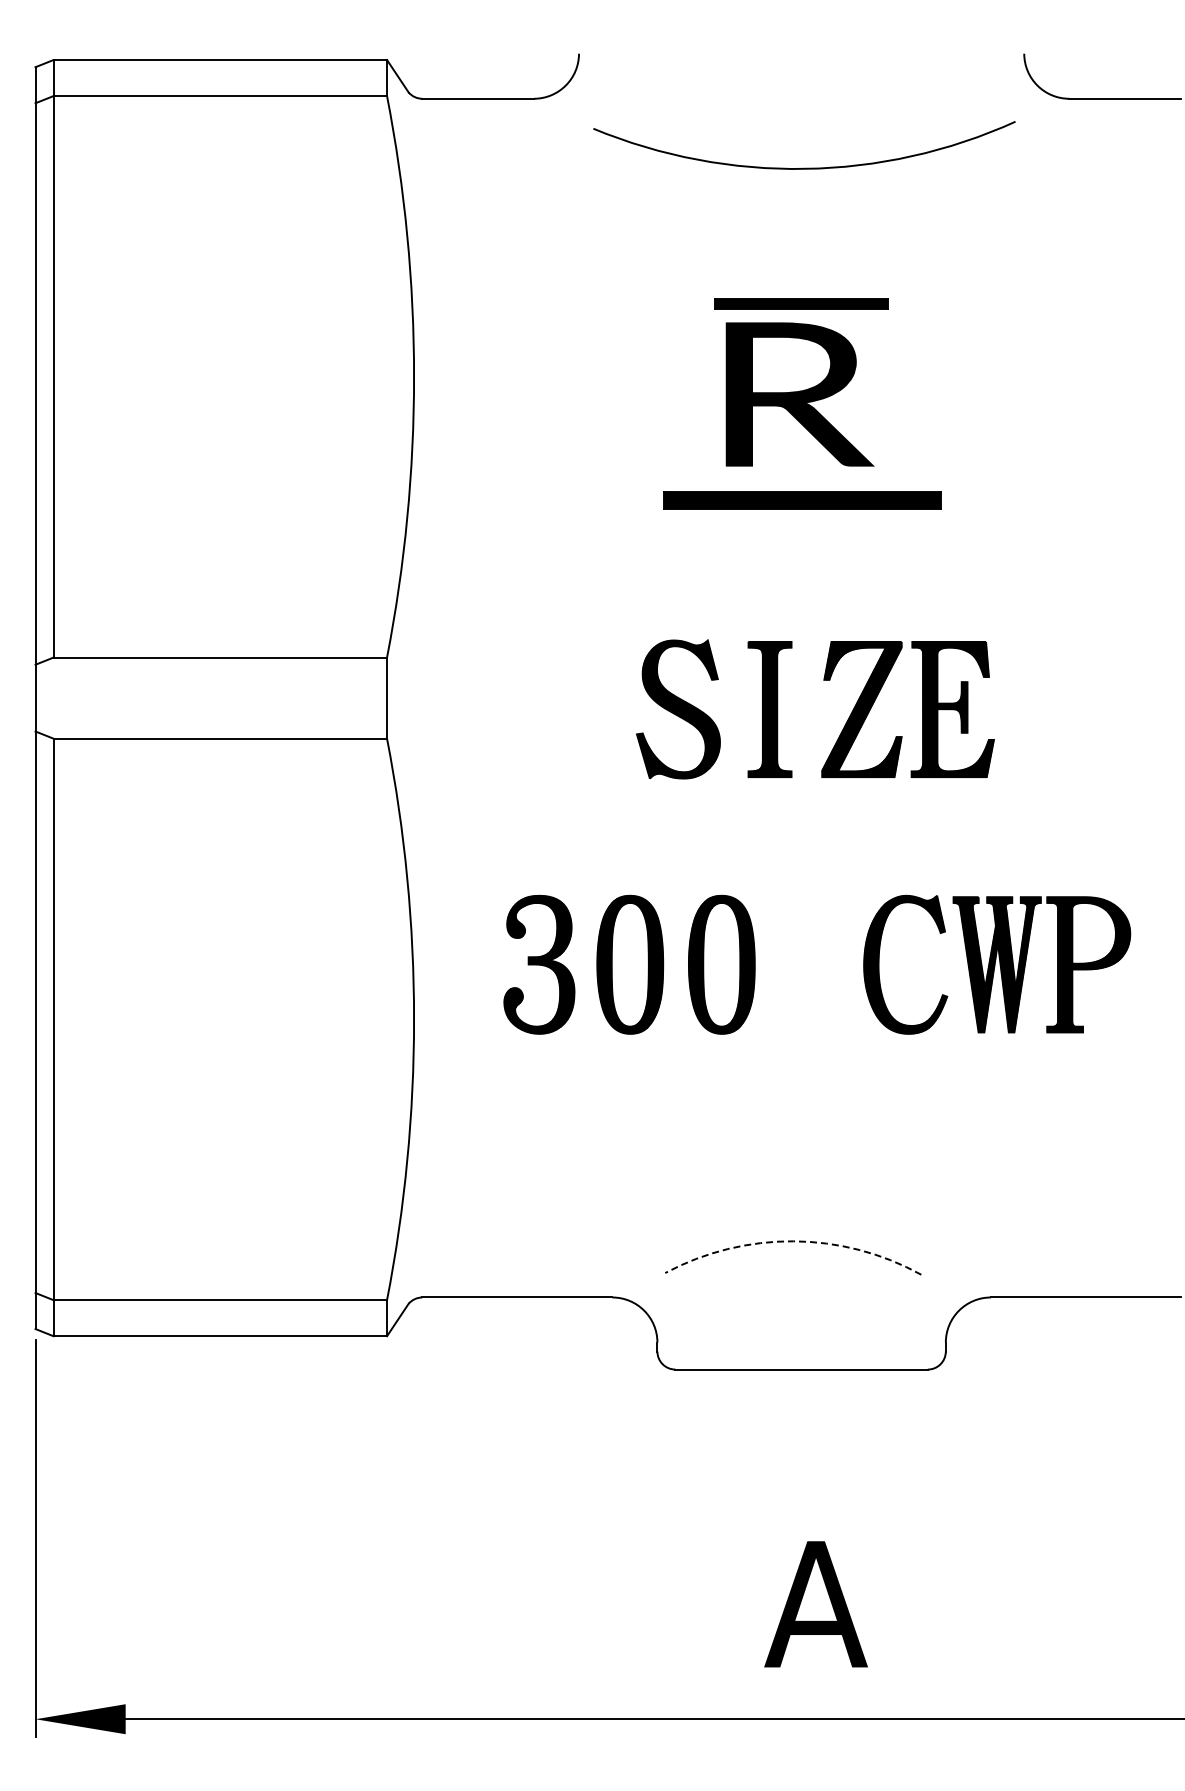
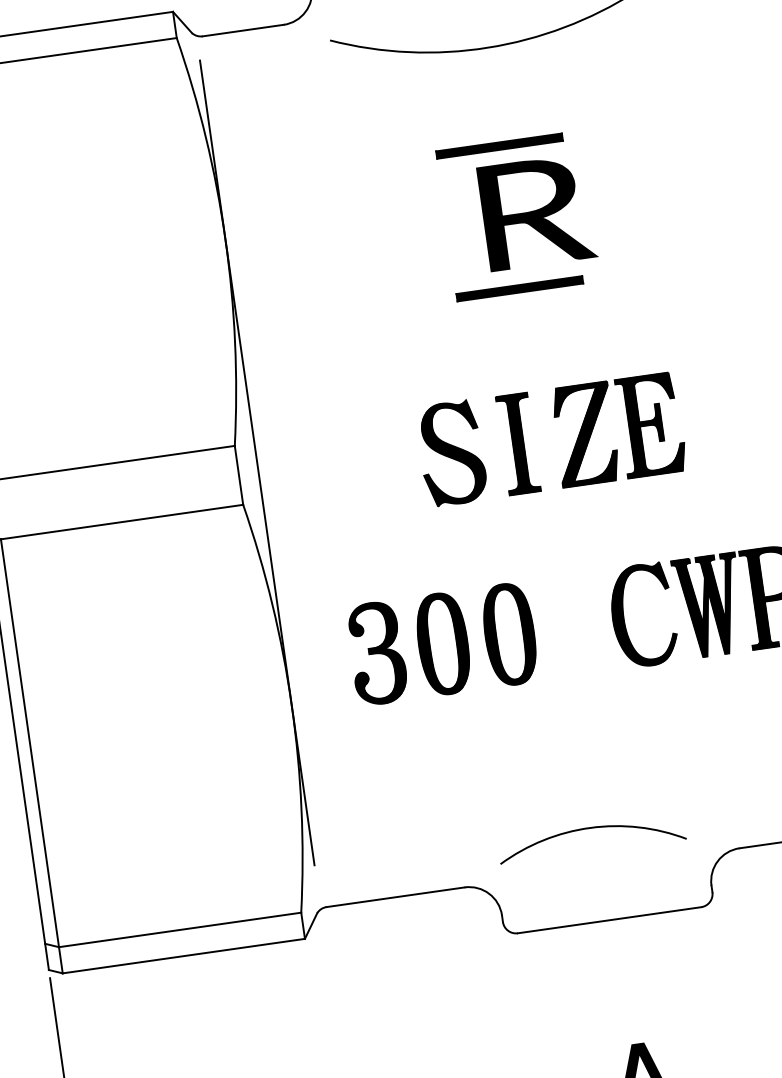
text: (799, 394) -> (536, 212), moved
part: (801, 499) -> (519, 288), size x0.62
line: (414, 684) -> (257, 462), added
arc: (793, 1241) -> (590, 828), dashed -> solid

